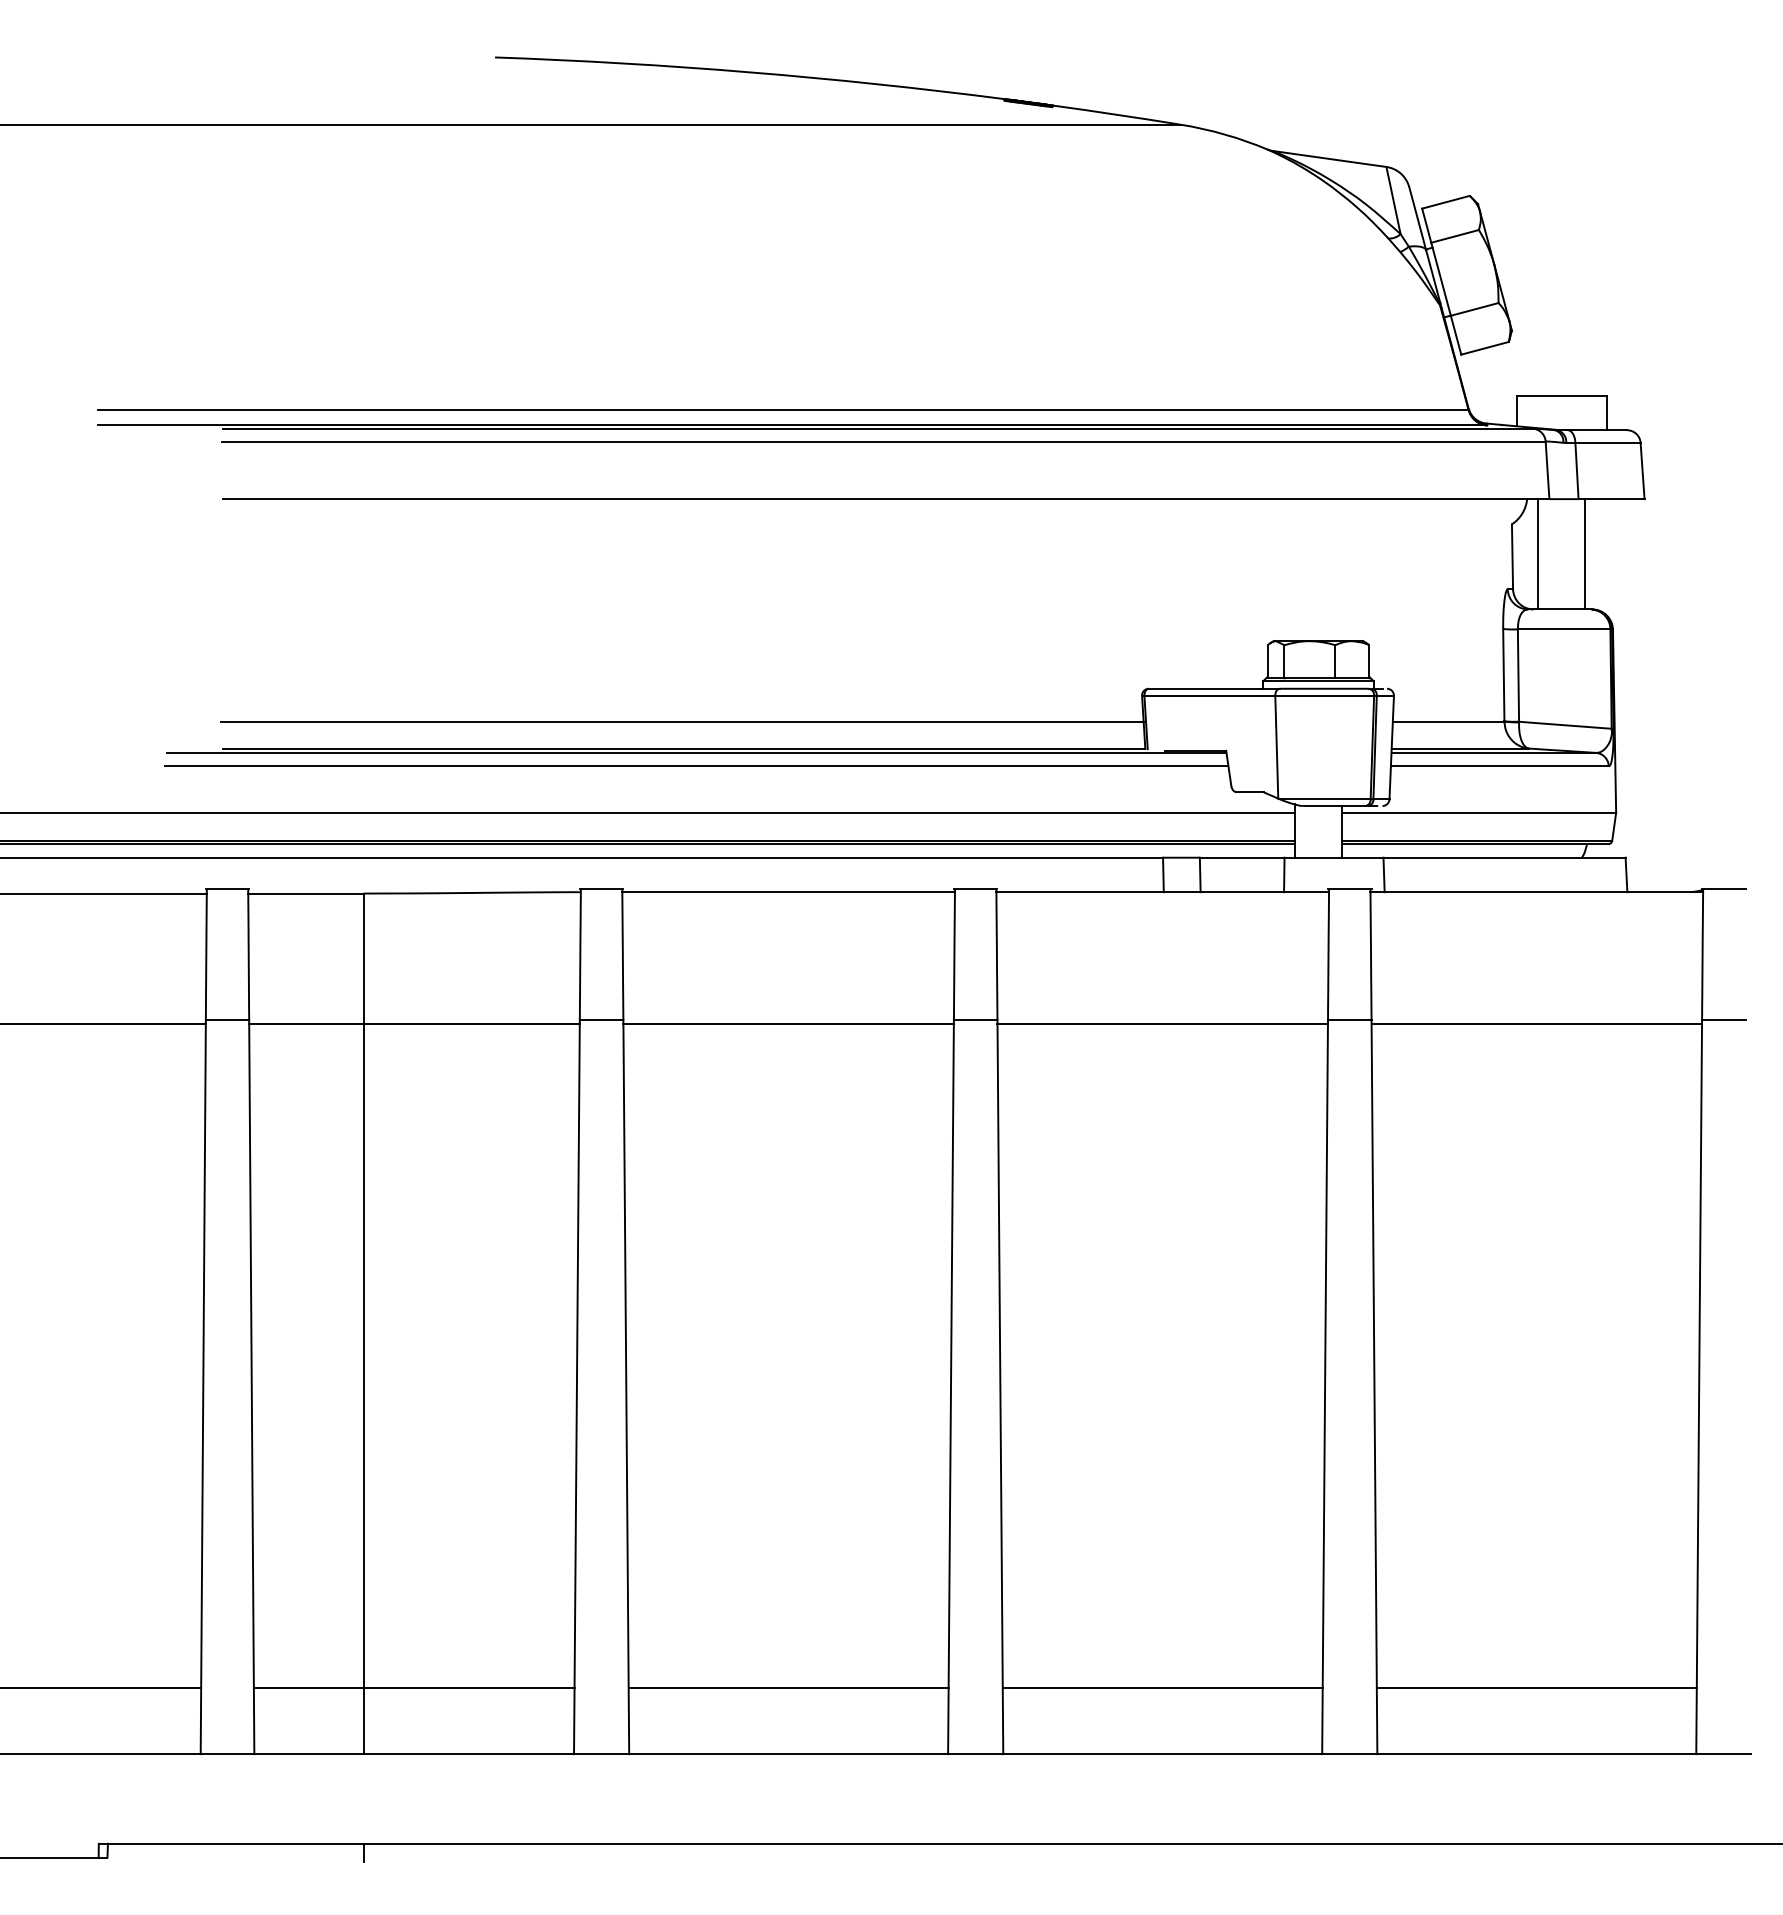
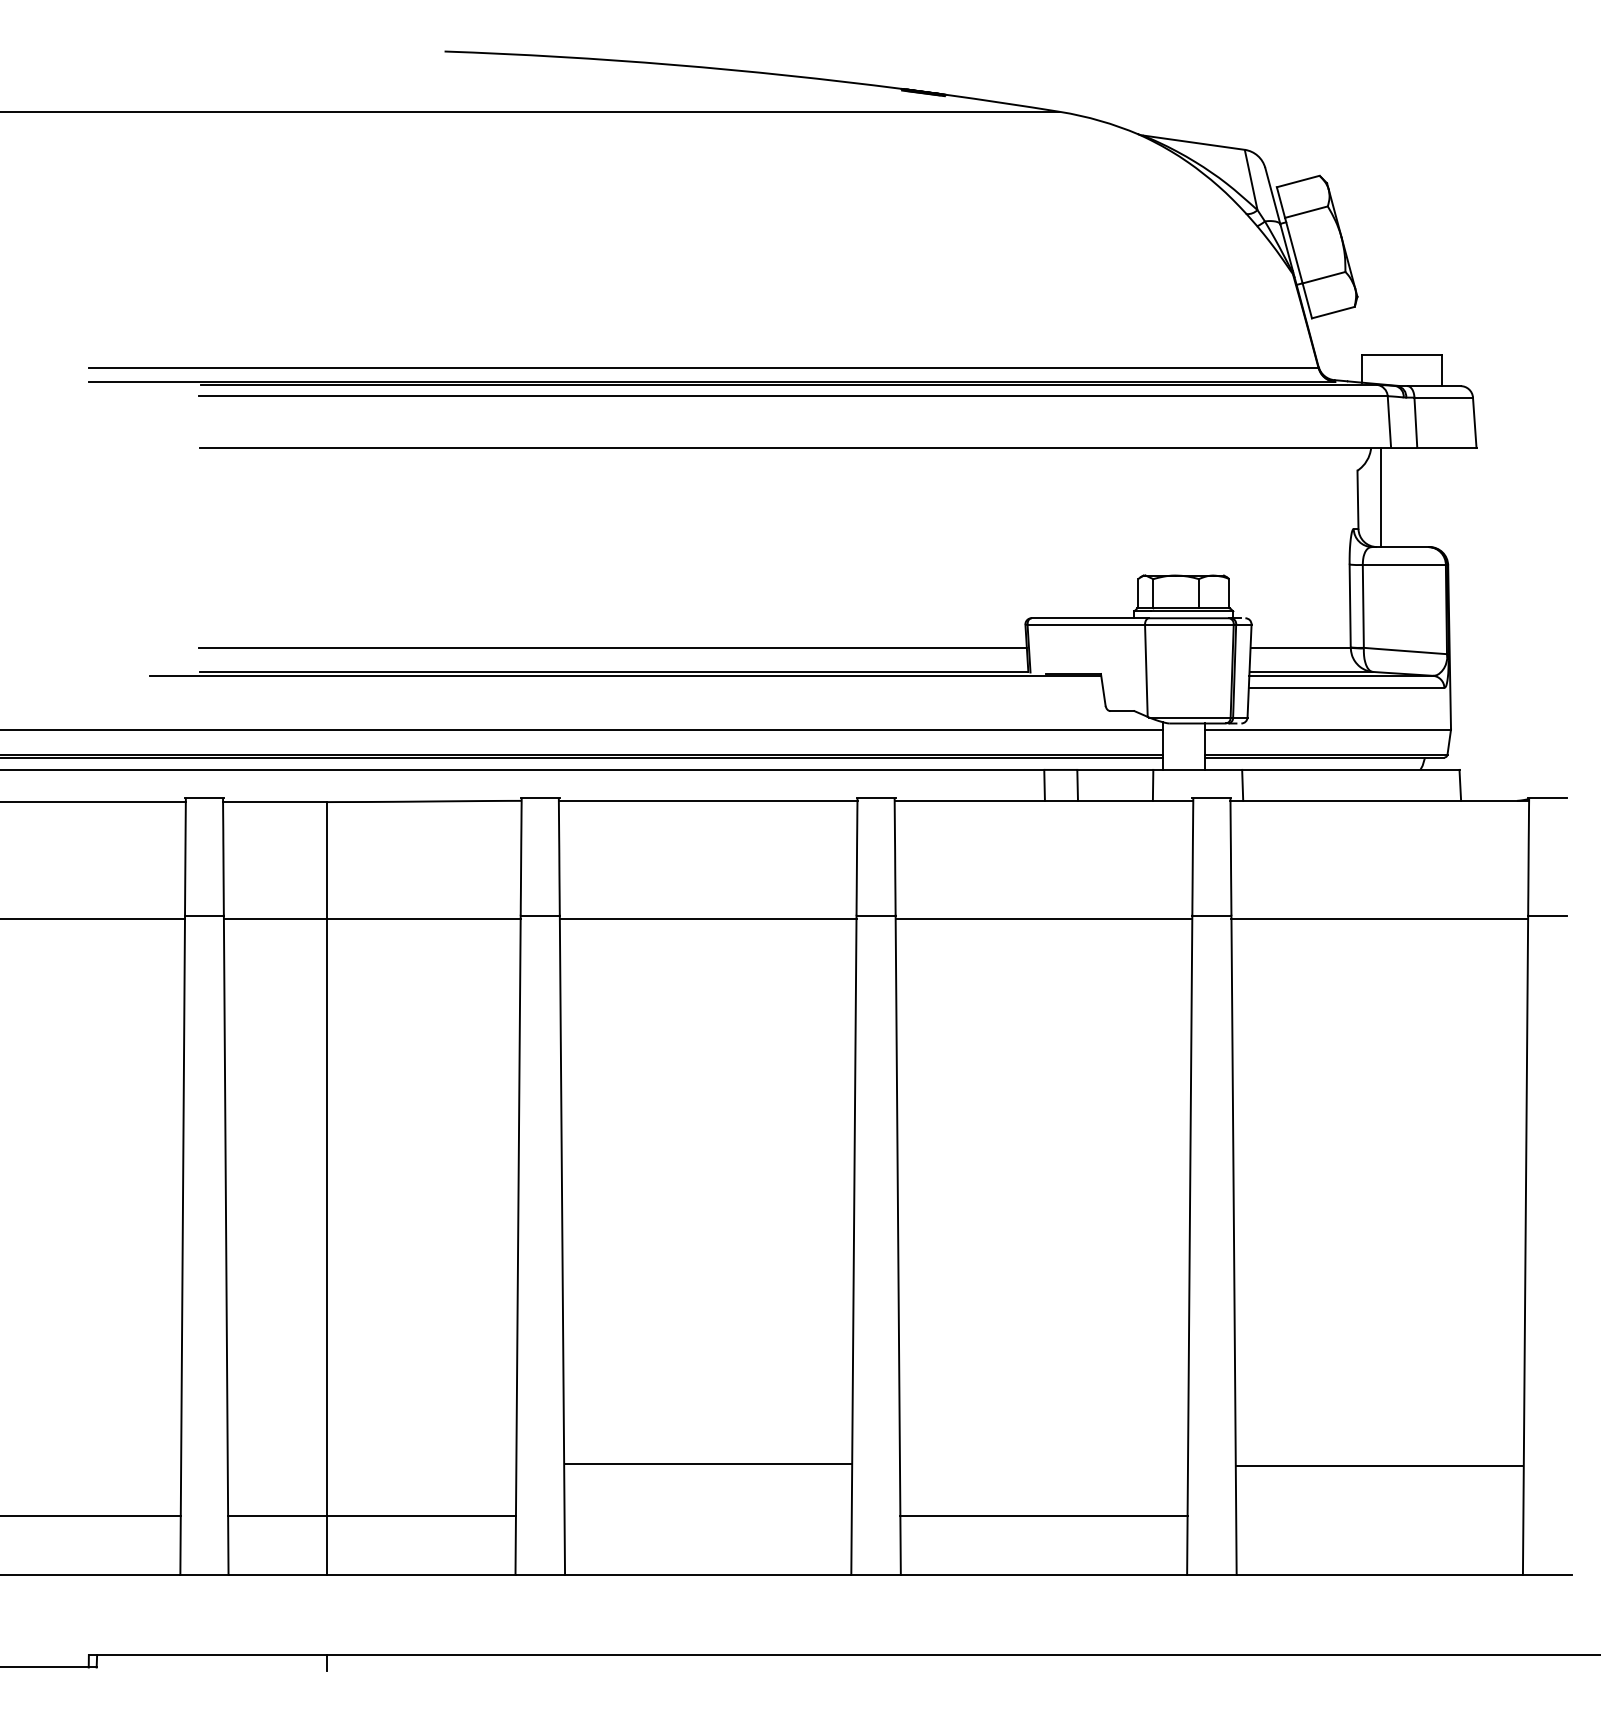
line: (1585, 554) -> (1423, 497), removed
line: (696, 766) -> (625, 688), removed
line: (788, 1688) -> (708, 1464), moved
line: (1536, 1688) -> (1379, 1466), moved

